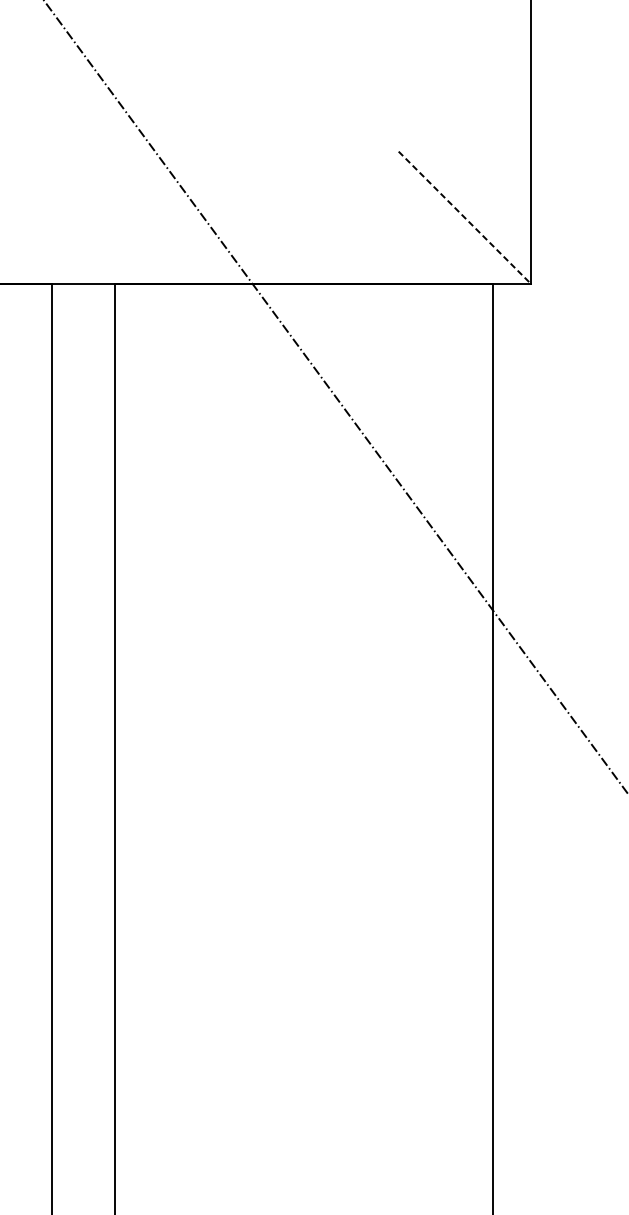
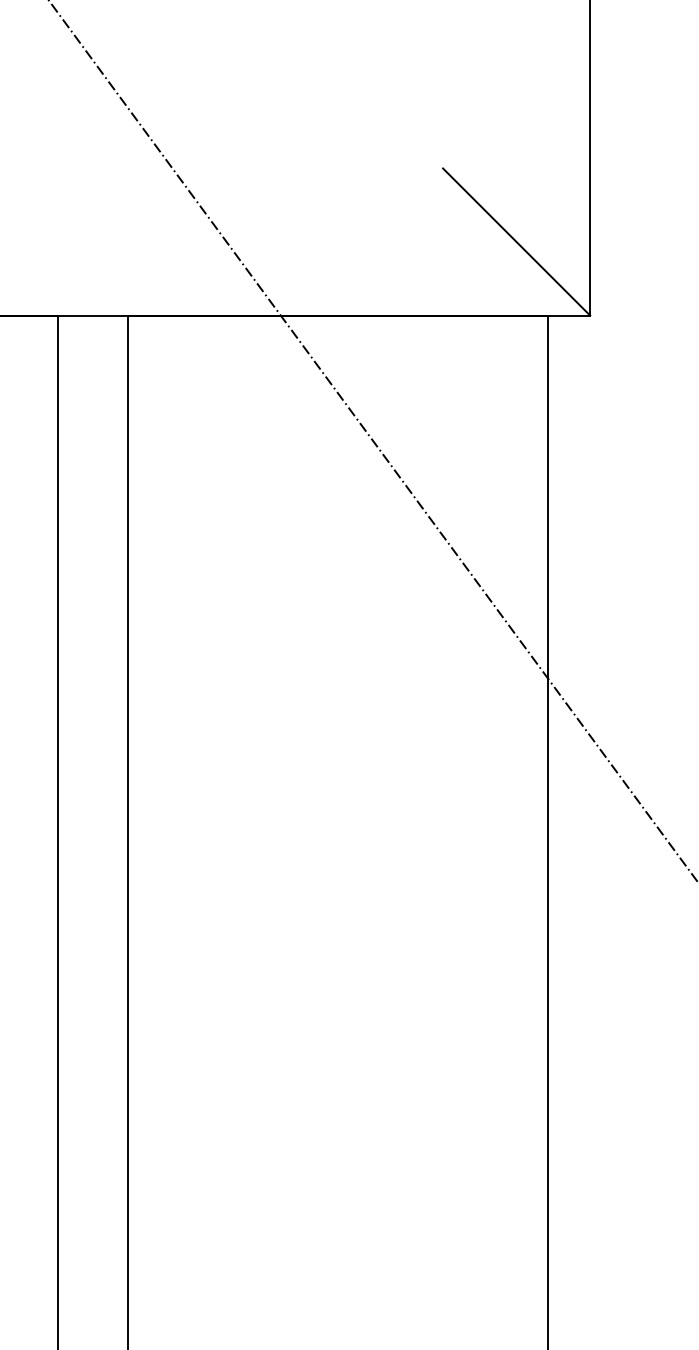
line: (464, 218) -> (516, 242), dashed -> solid

